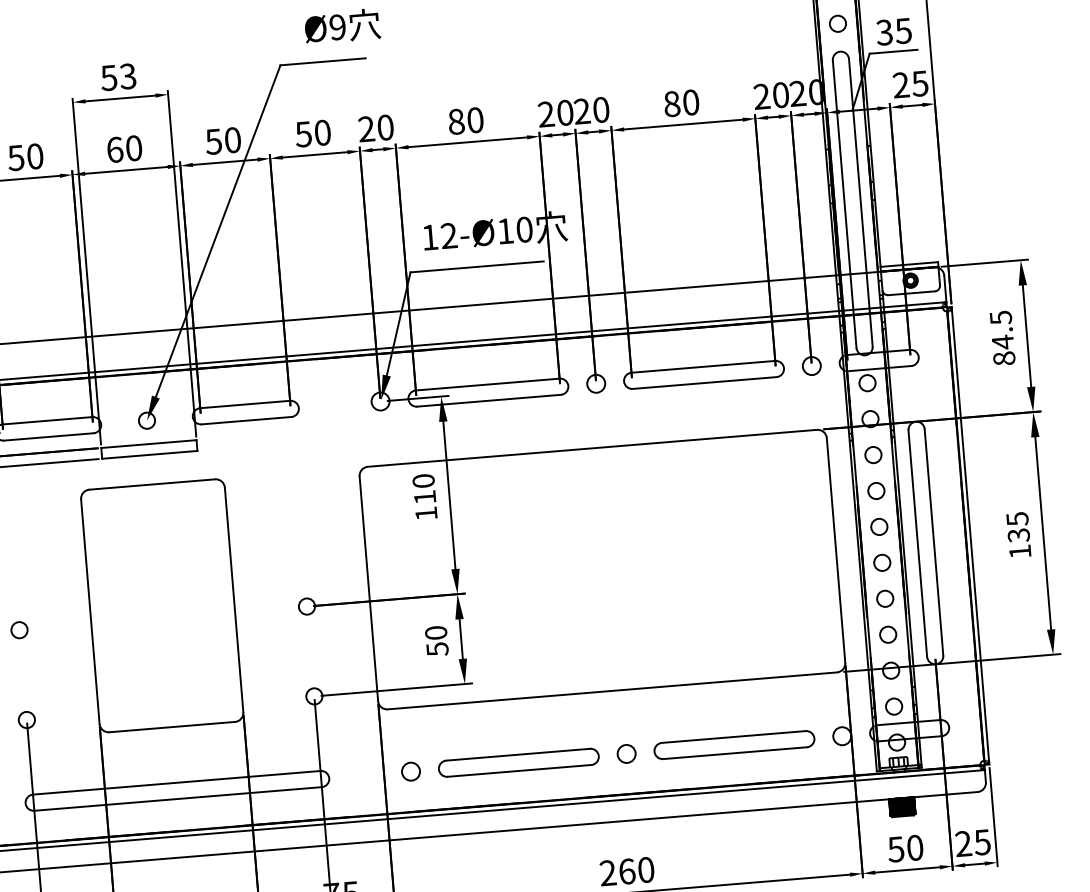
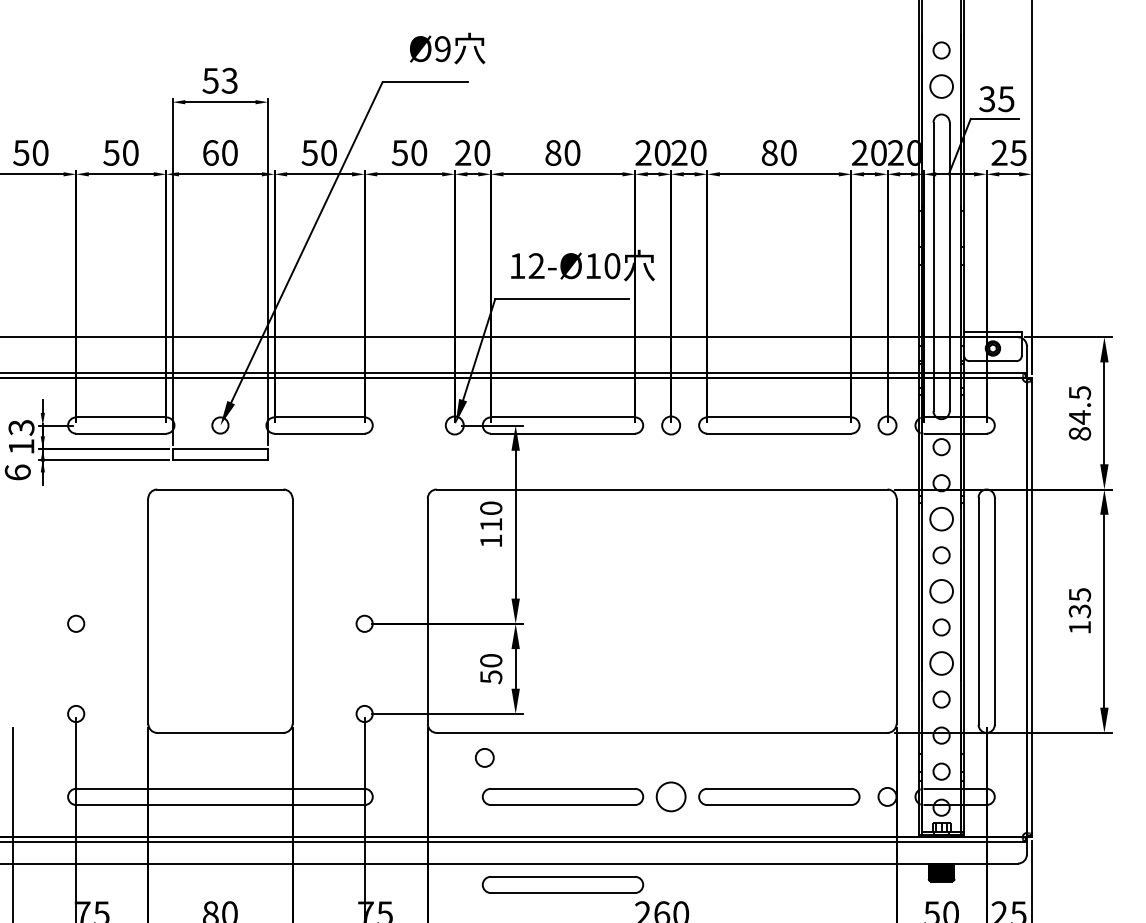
circle: (837, 23) -> (941, 86), size x1.4
circle: (873, 455) -> (941, 519), size x1.4
circle: (879, 527) -> (941, 591), size x1.4
circle: (885, 598) -> (941, 663), size x1.4
circle: (626, 753) -> (671, 796), size x1.6
circle: (410, 771) -> (484, 757), moved
part: (525, 850) -> (562, 884), added

